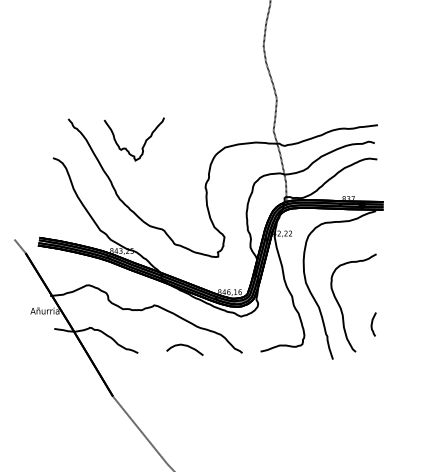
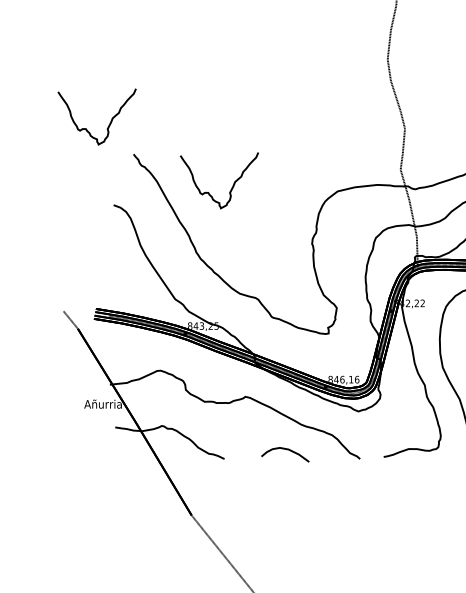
curve: (50, 92) -> (110, 119), added

